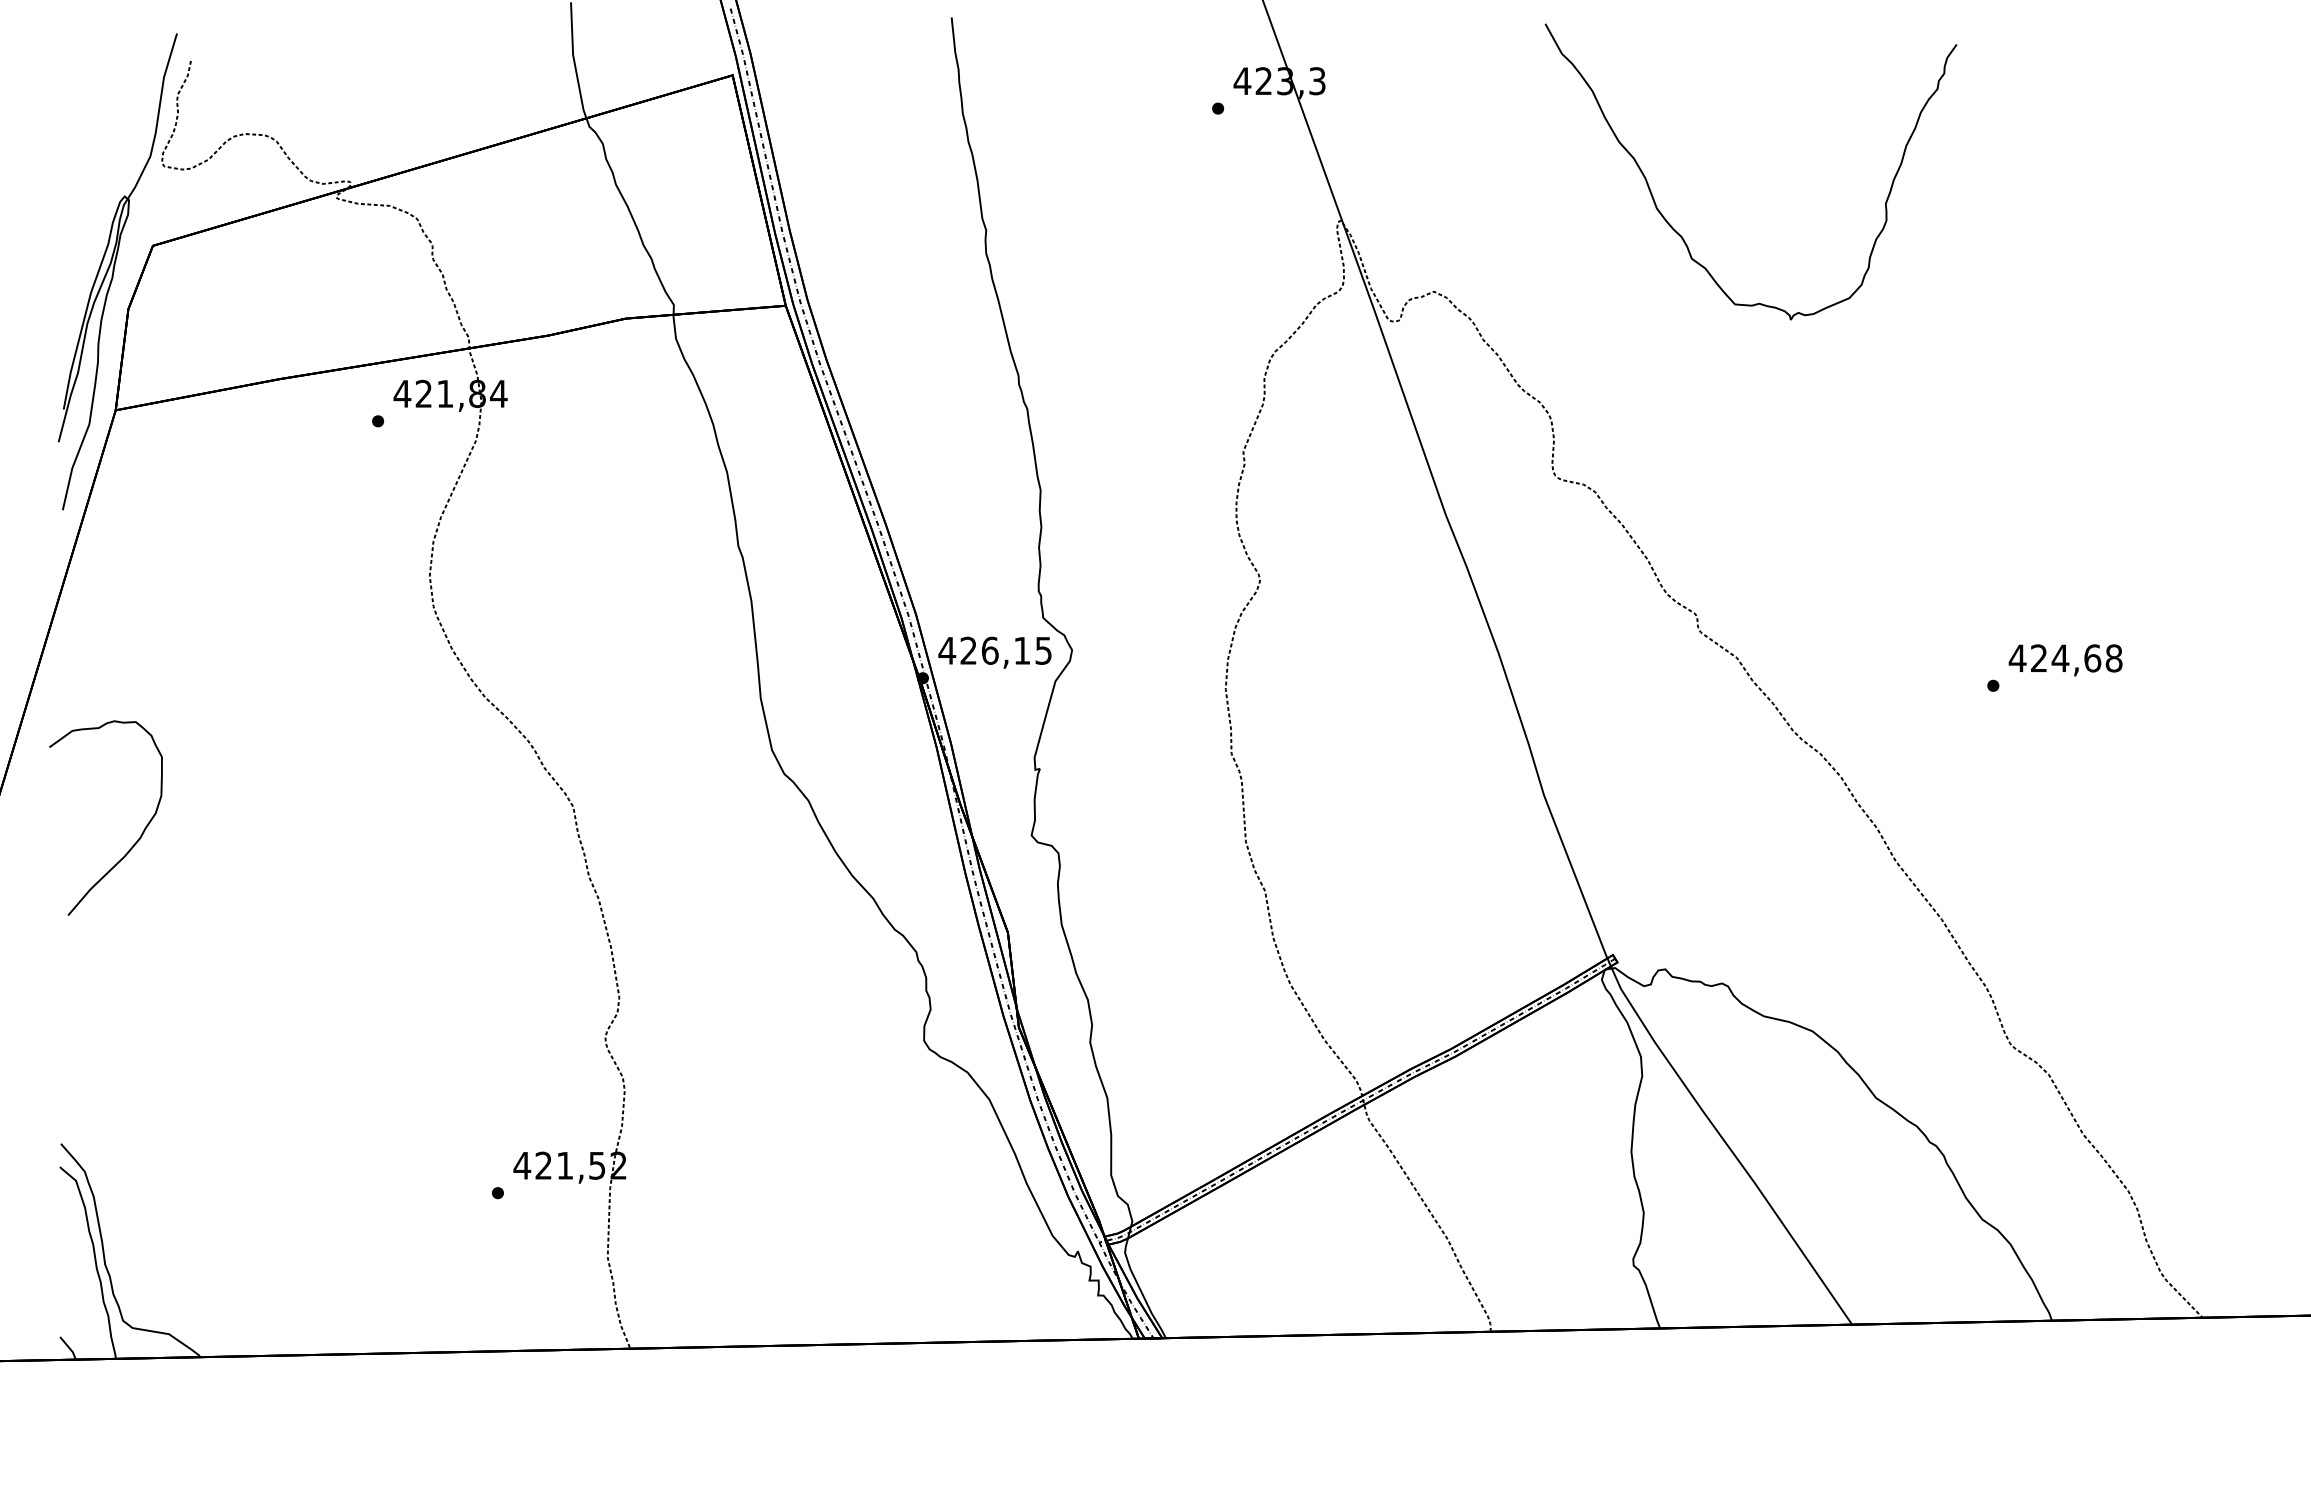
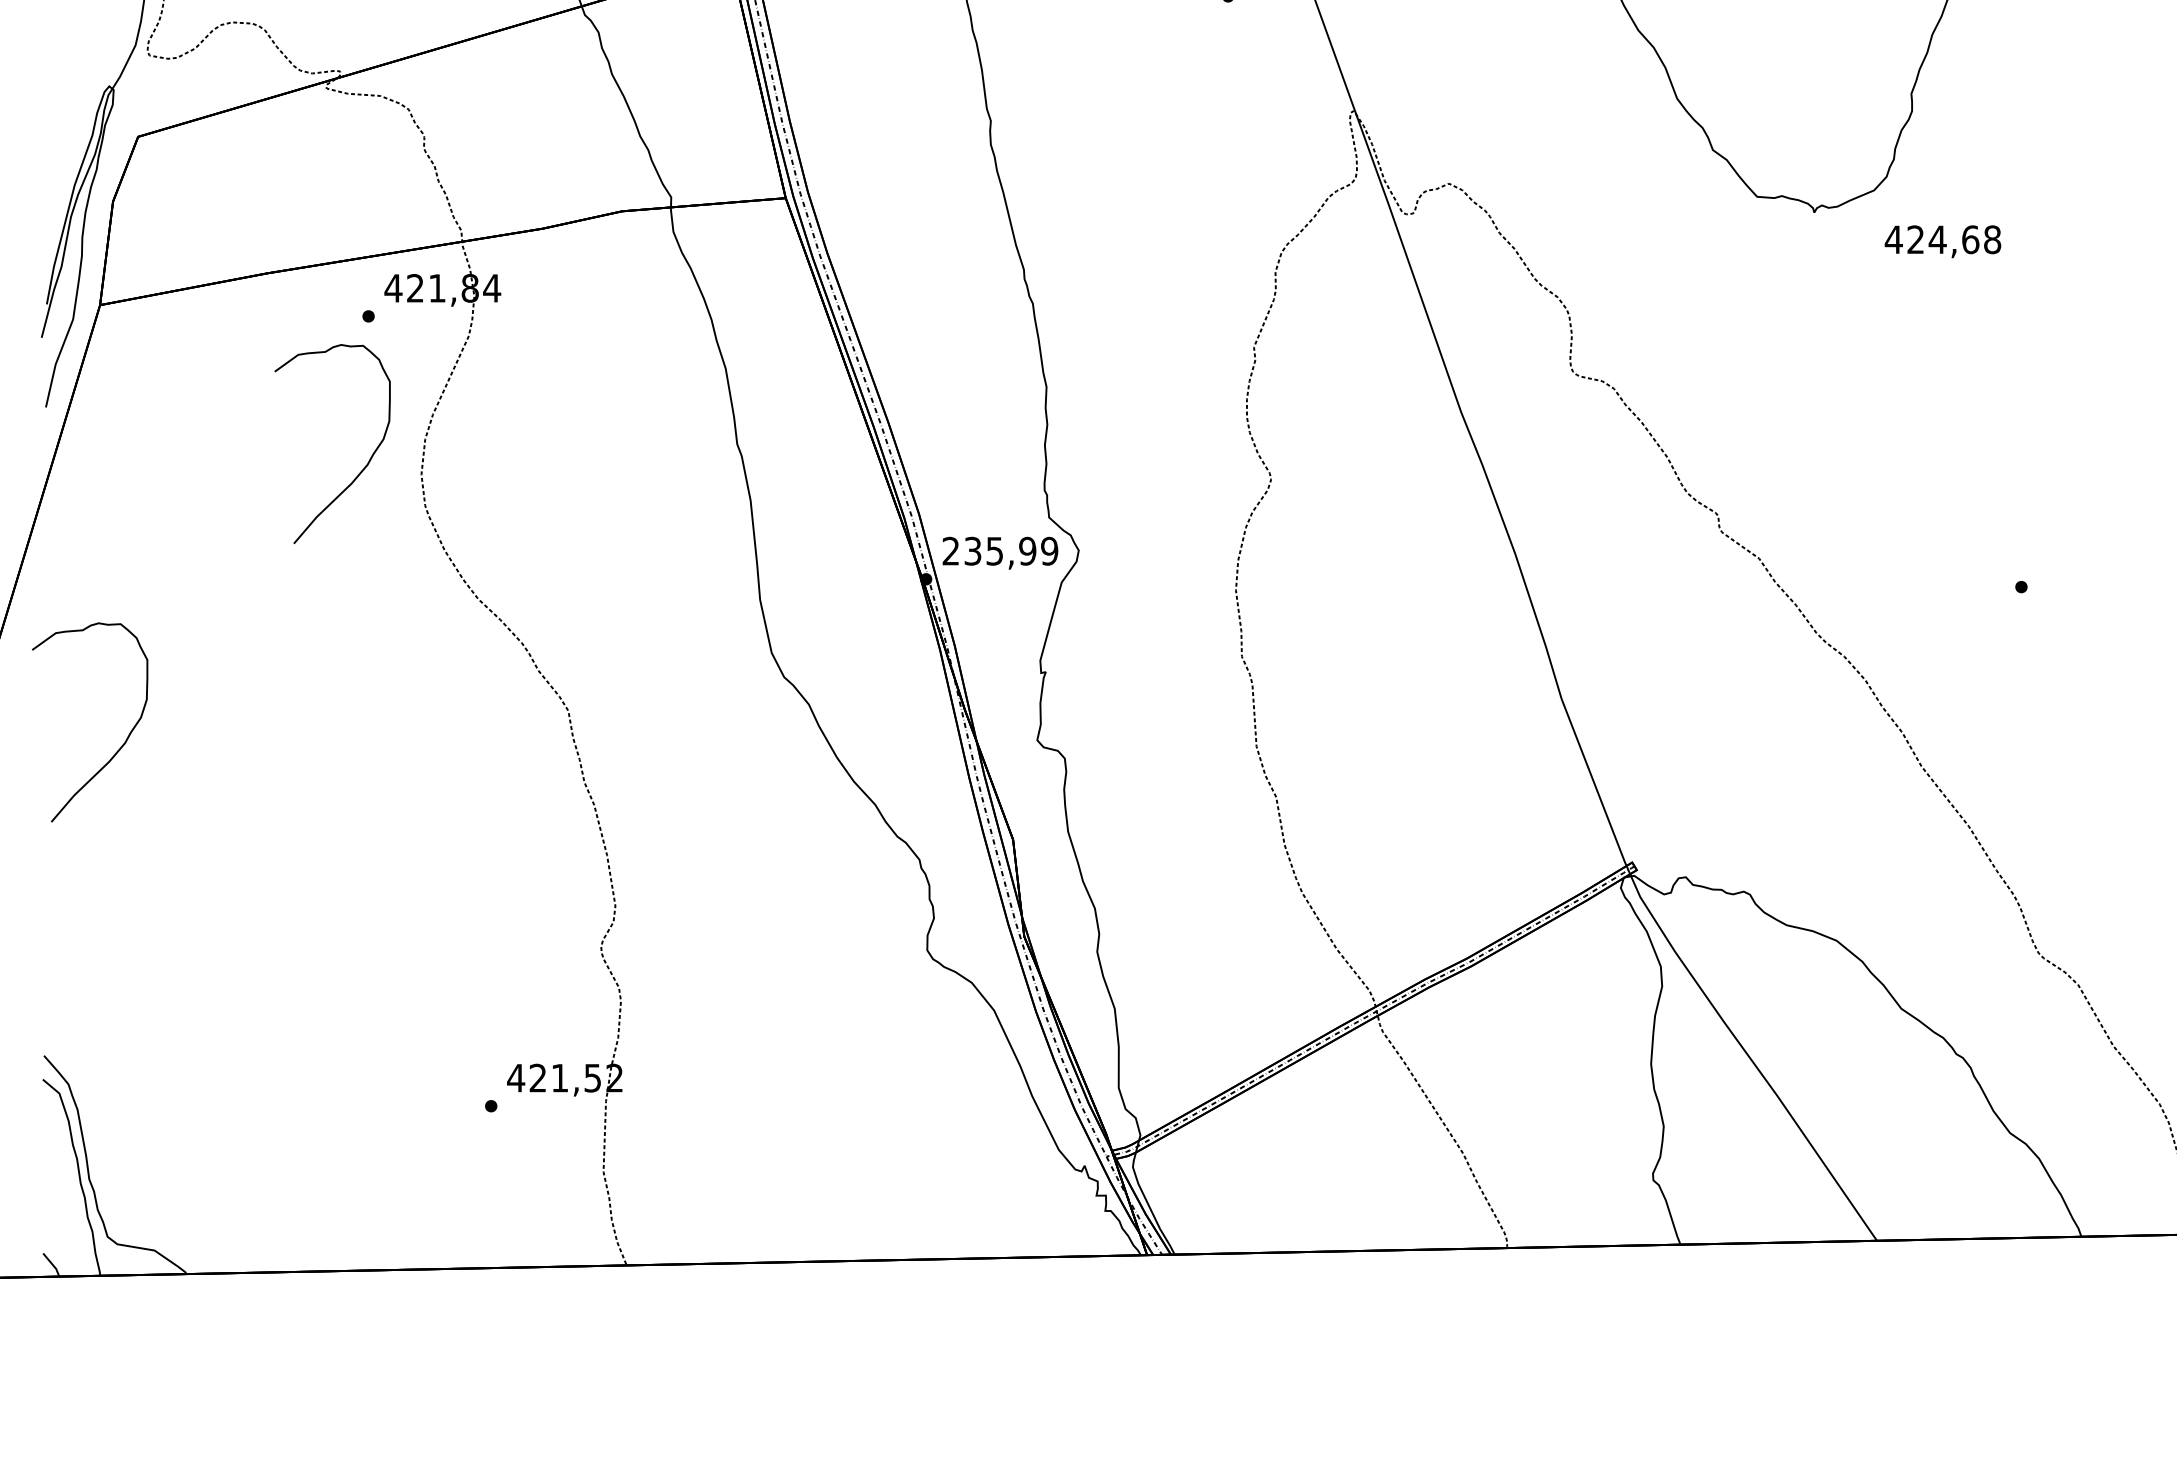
curve: (374, 567) -> (364, 465), added
text: (995, 650) -> (1000, 550), 426,15 -> 235,99
text: (2065, 660) -> (1942, 241), moved

